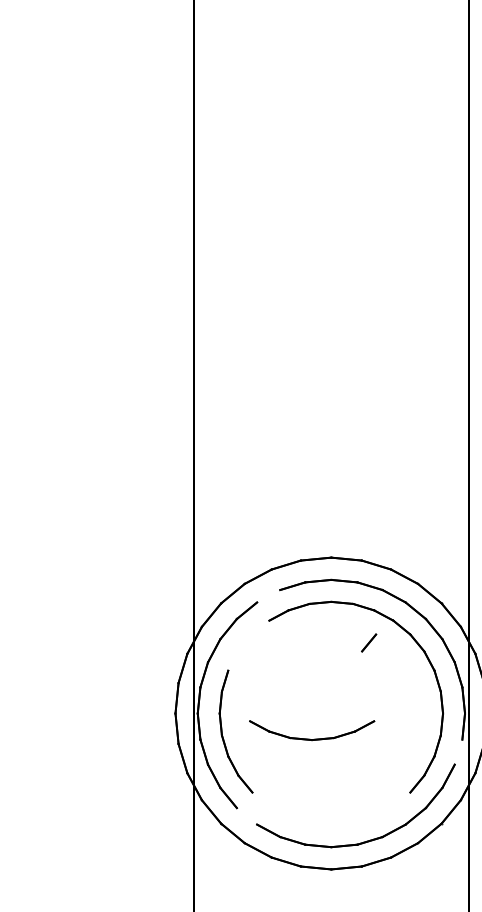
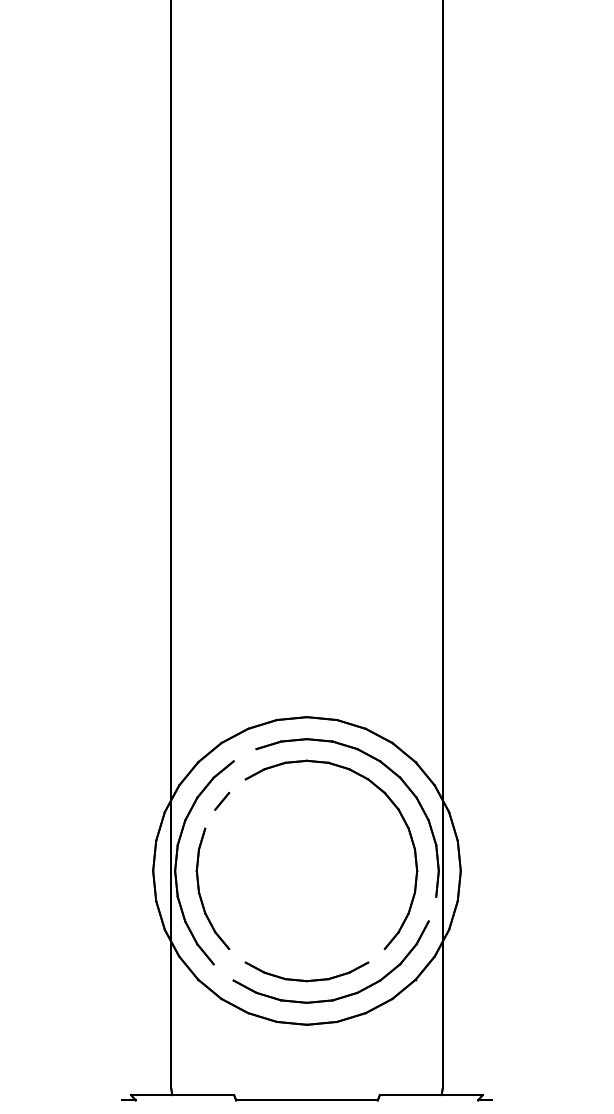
line: (369, 643) -> (222, 801), moved
part: (308, 738) -> (303, 979), moved

